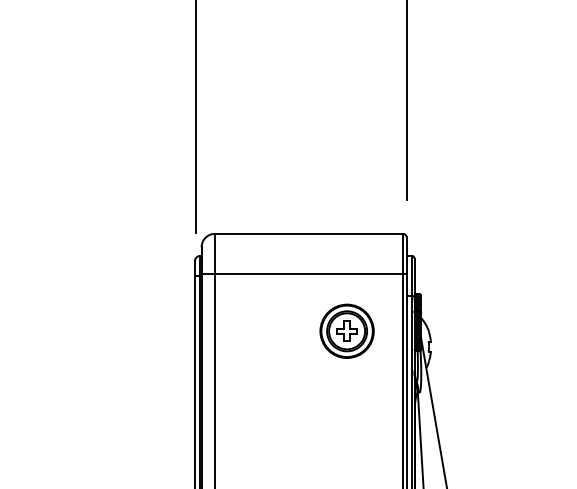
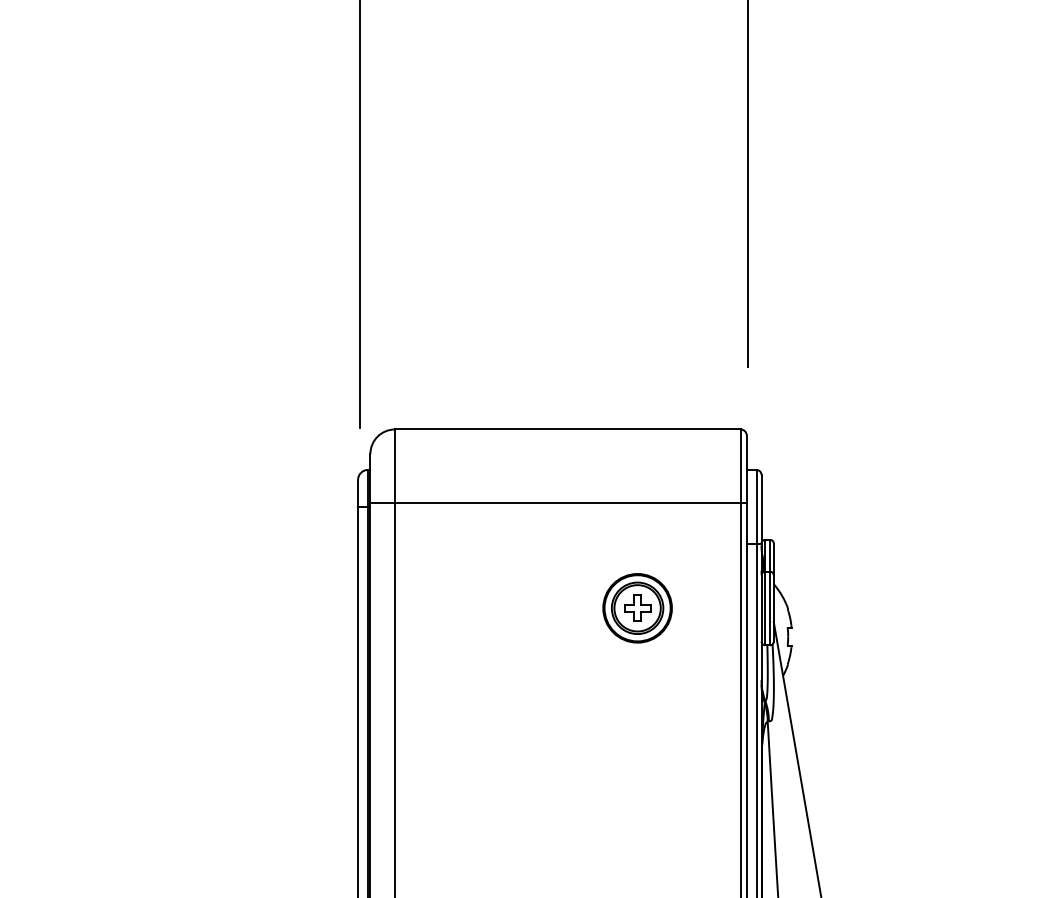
part: (346, 330) -> (636, 606), size x0.7

